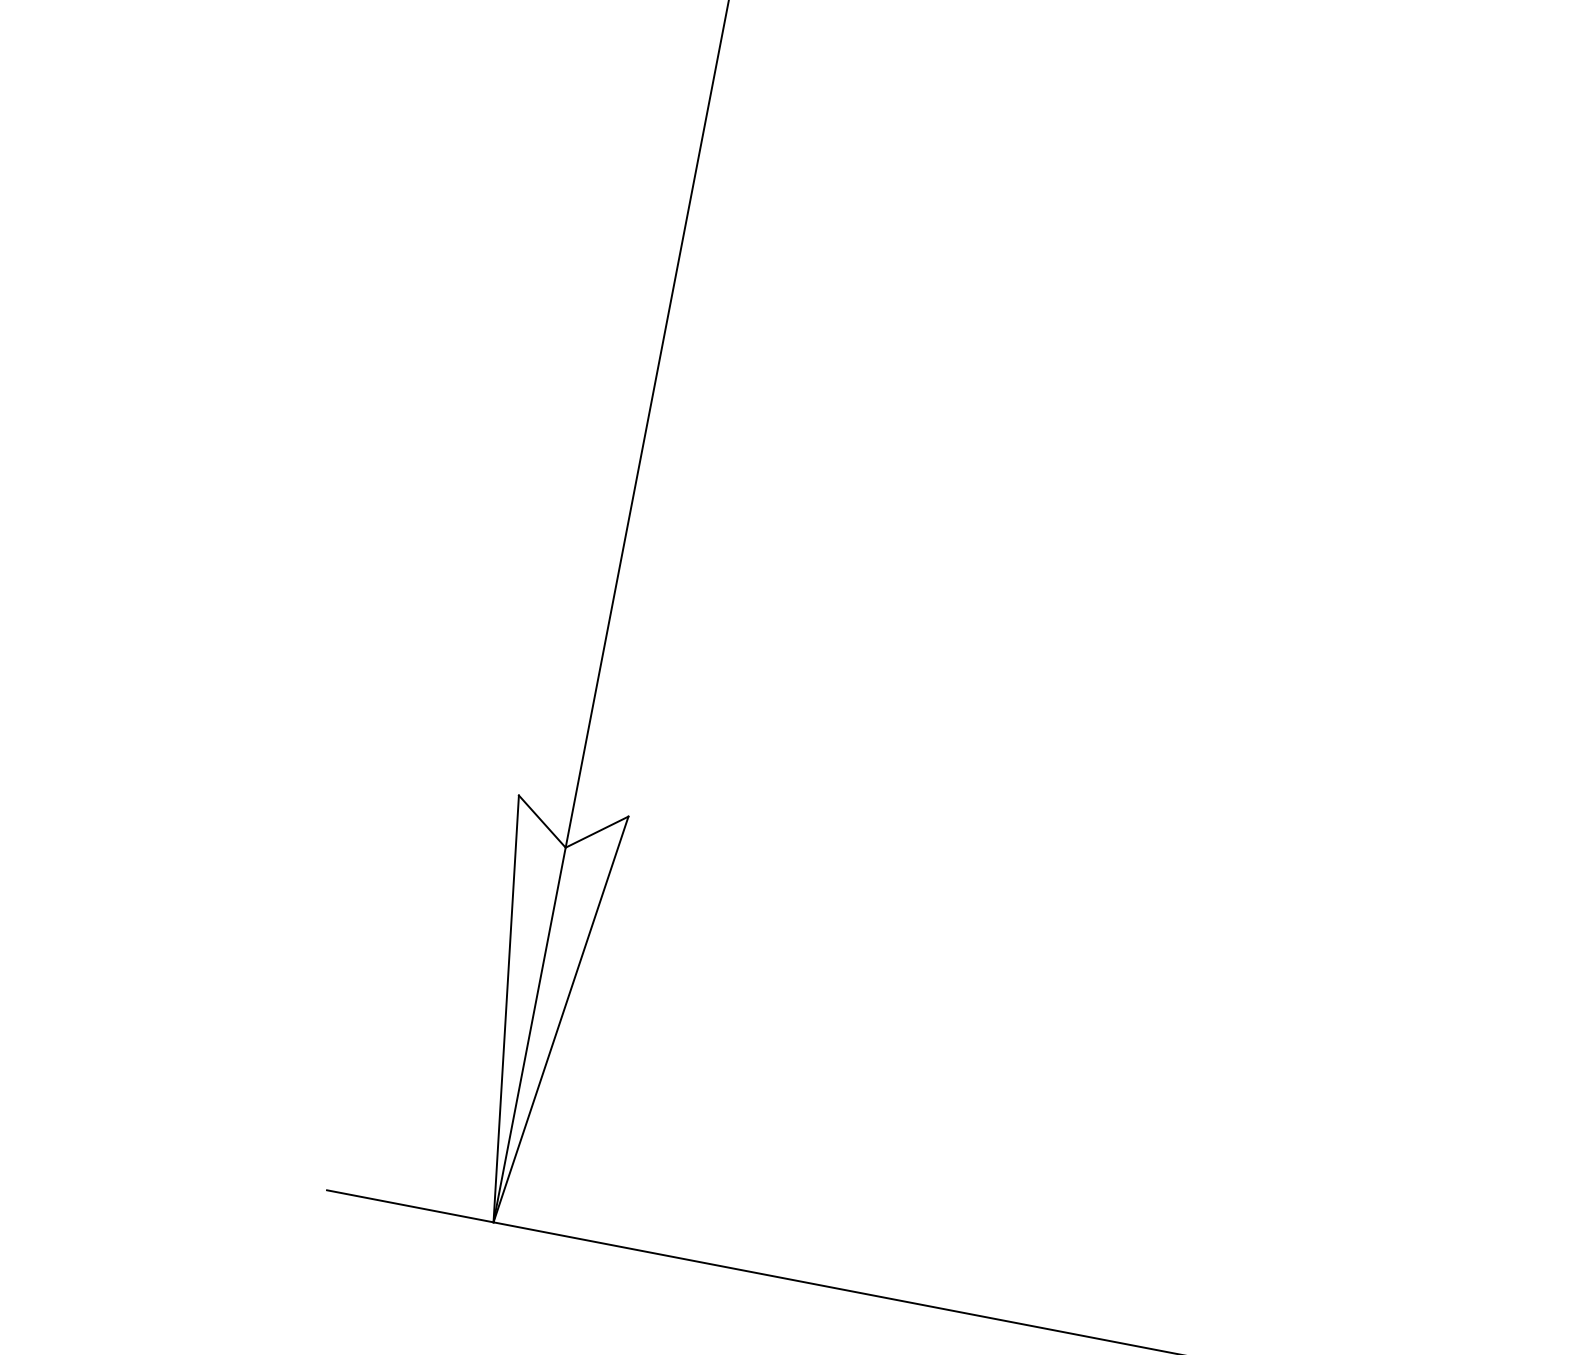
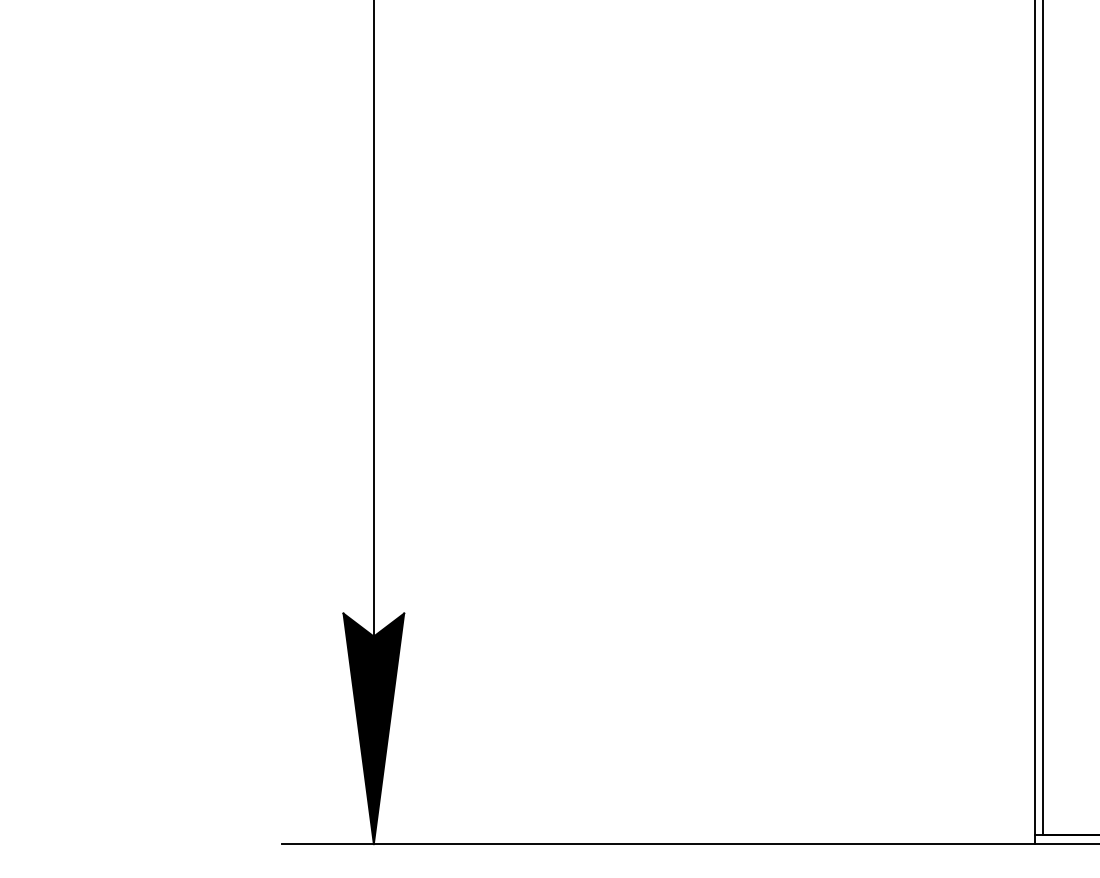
fill: (533, 1013) -> (373, 728), added

